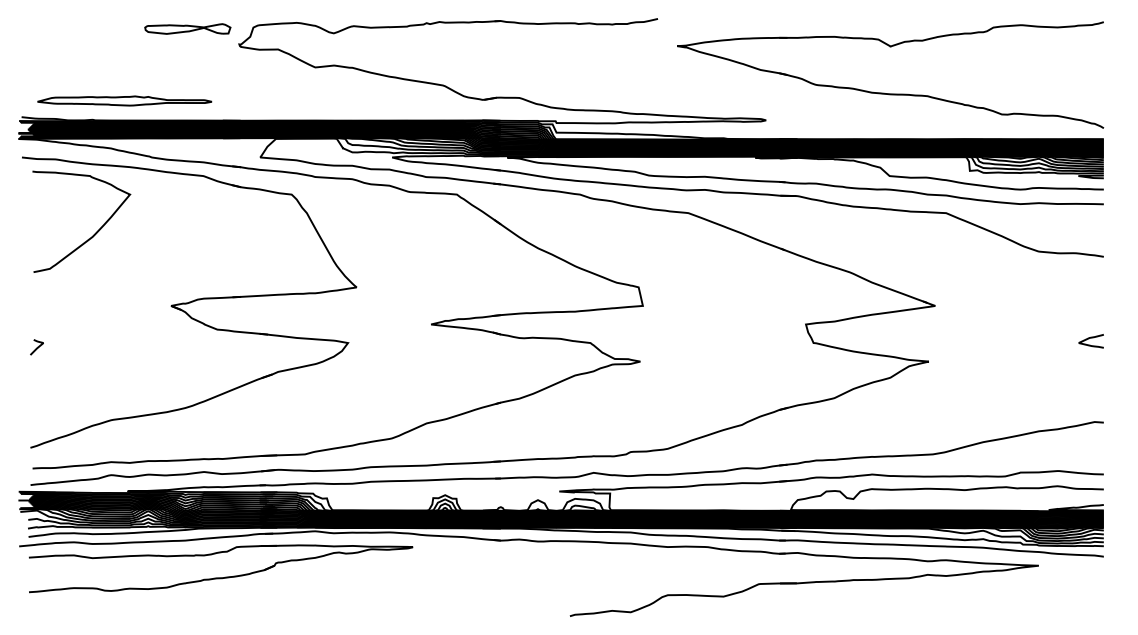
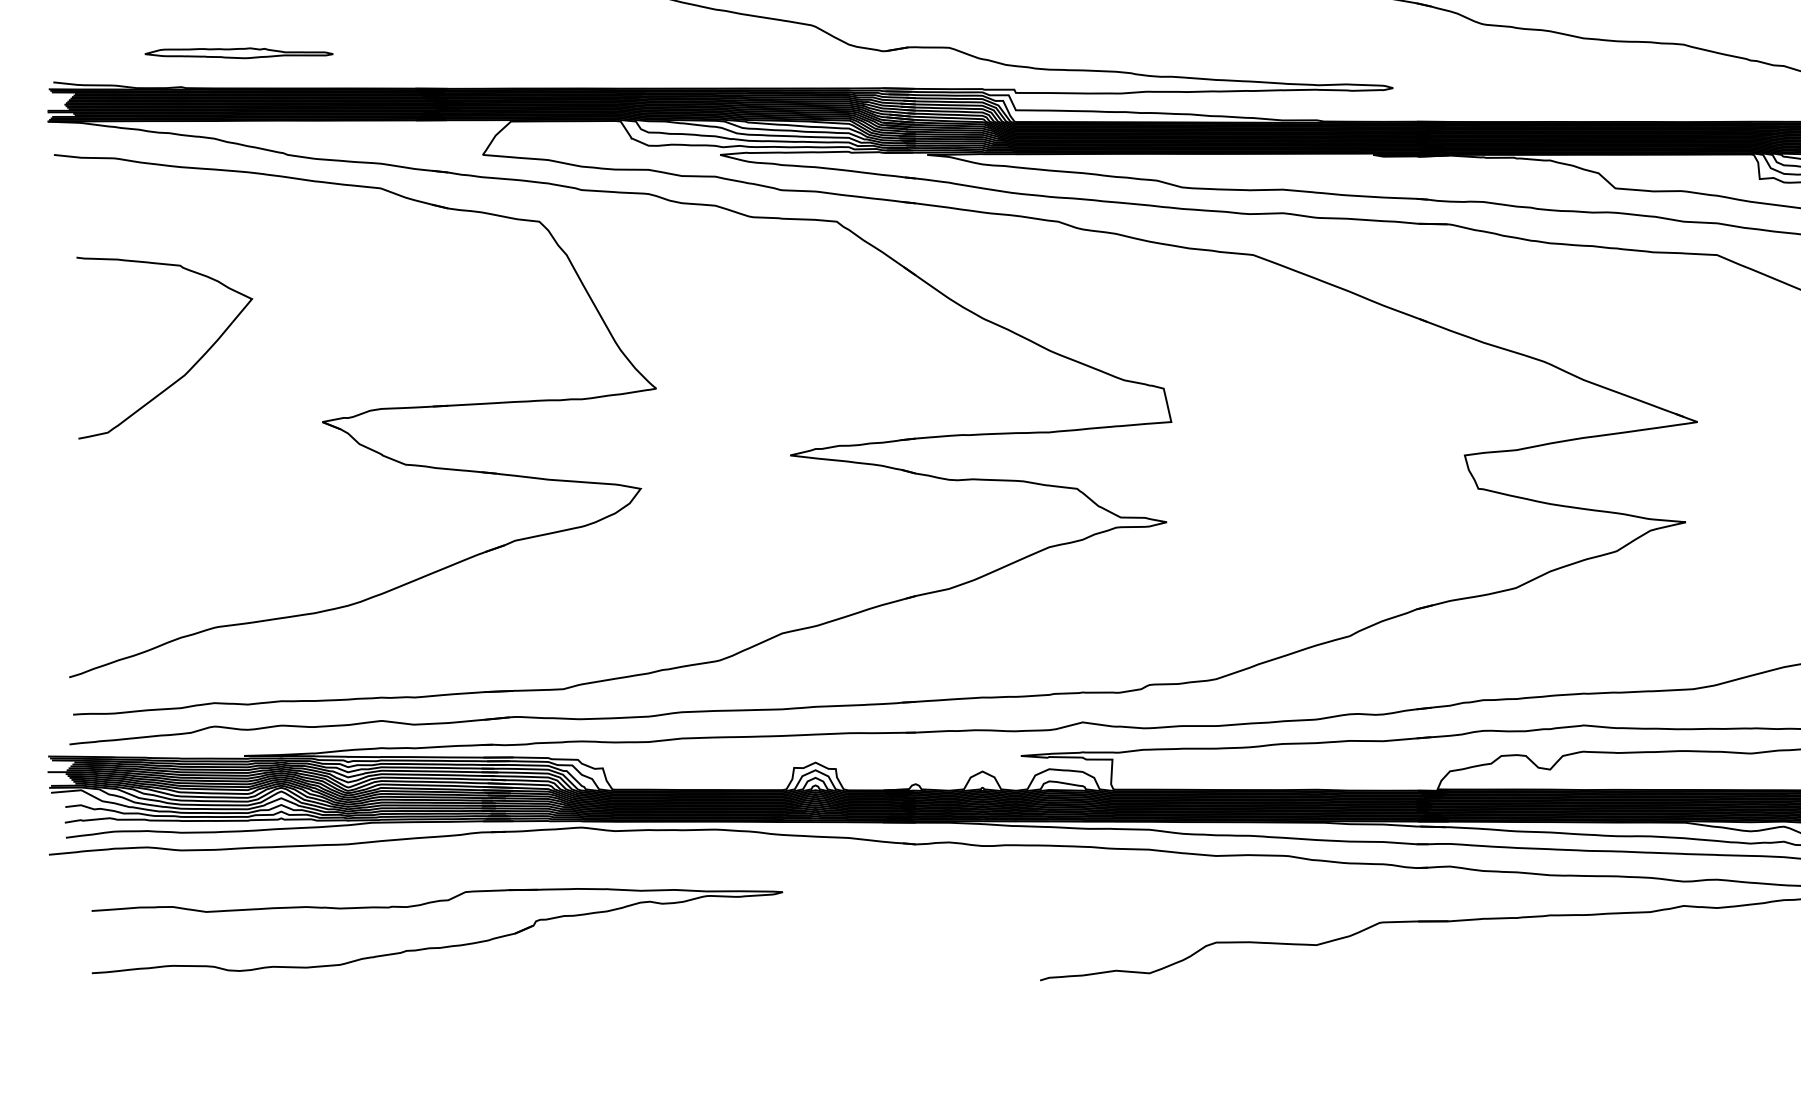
part: (124, 100) -> (238, 52), size x0.6
curve: (94, 233) -> (188, 369), moved
curve: (36, 347) -> (80, 496), removed
part: (225, 576) -> (445, 944), moved

